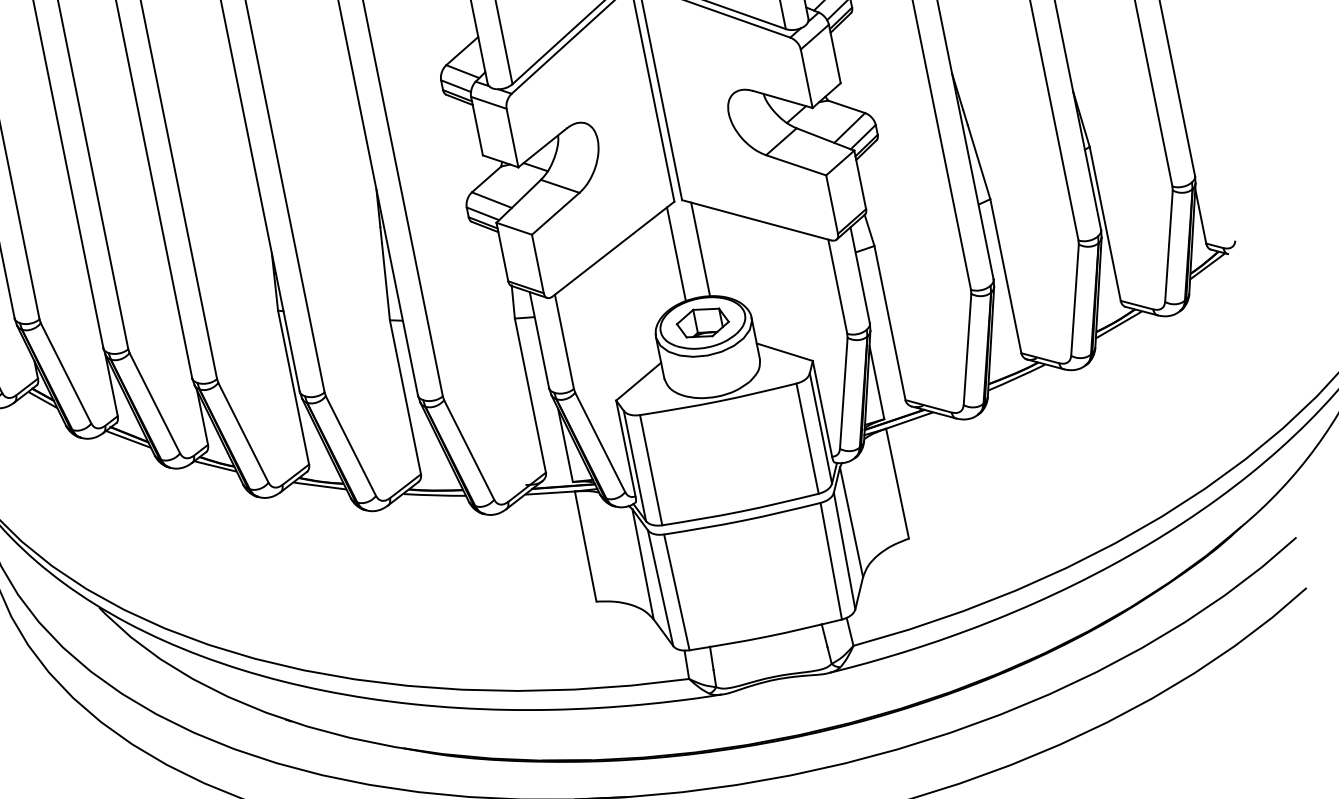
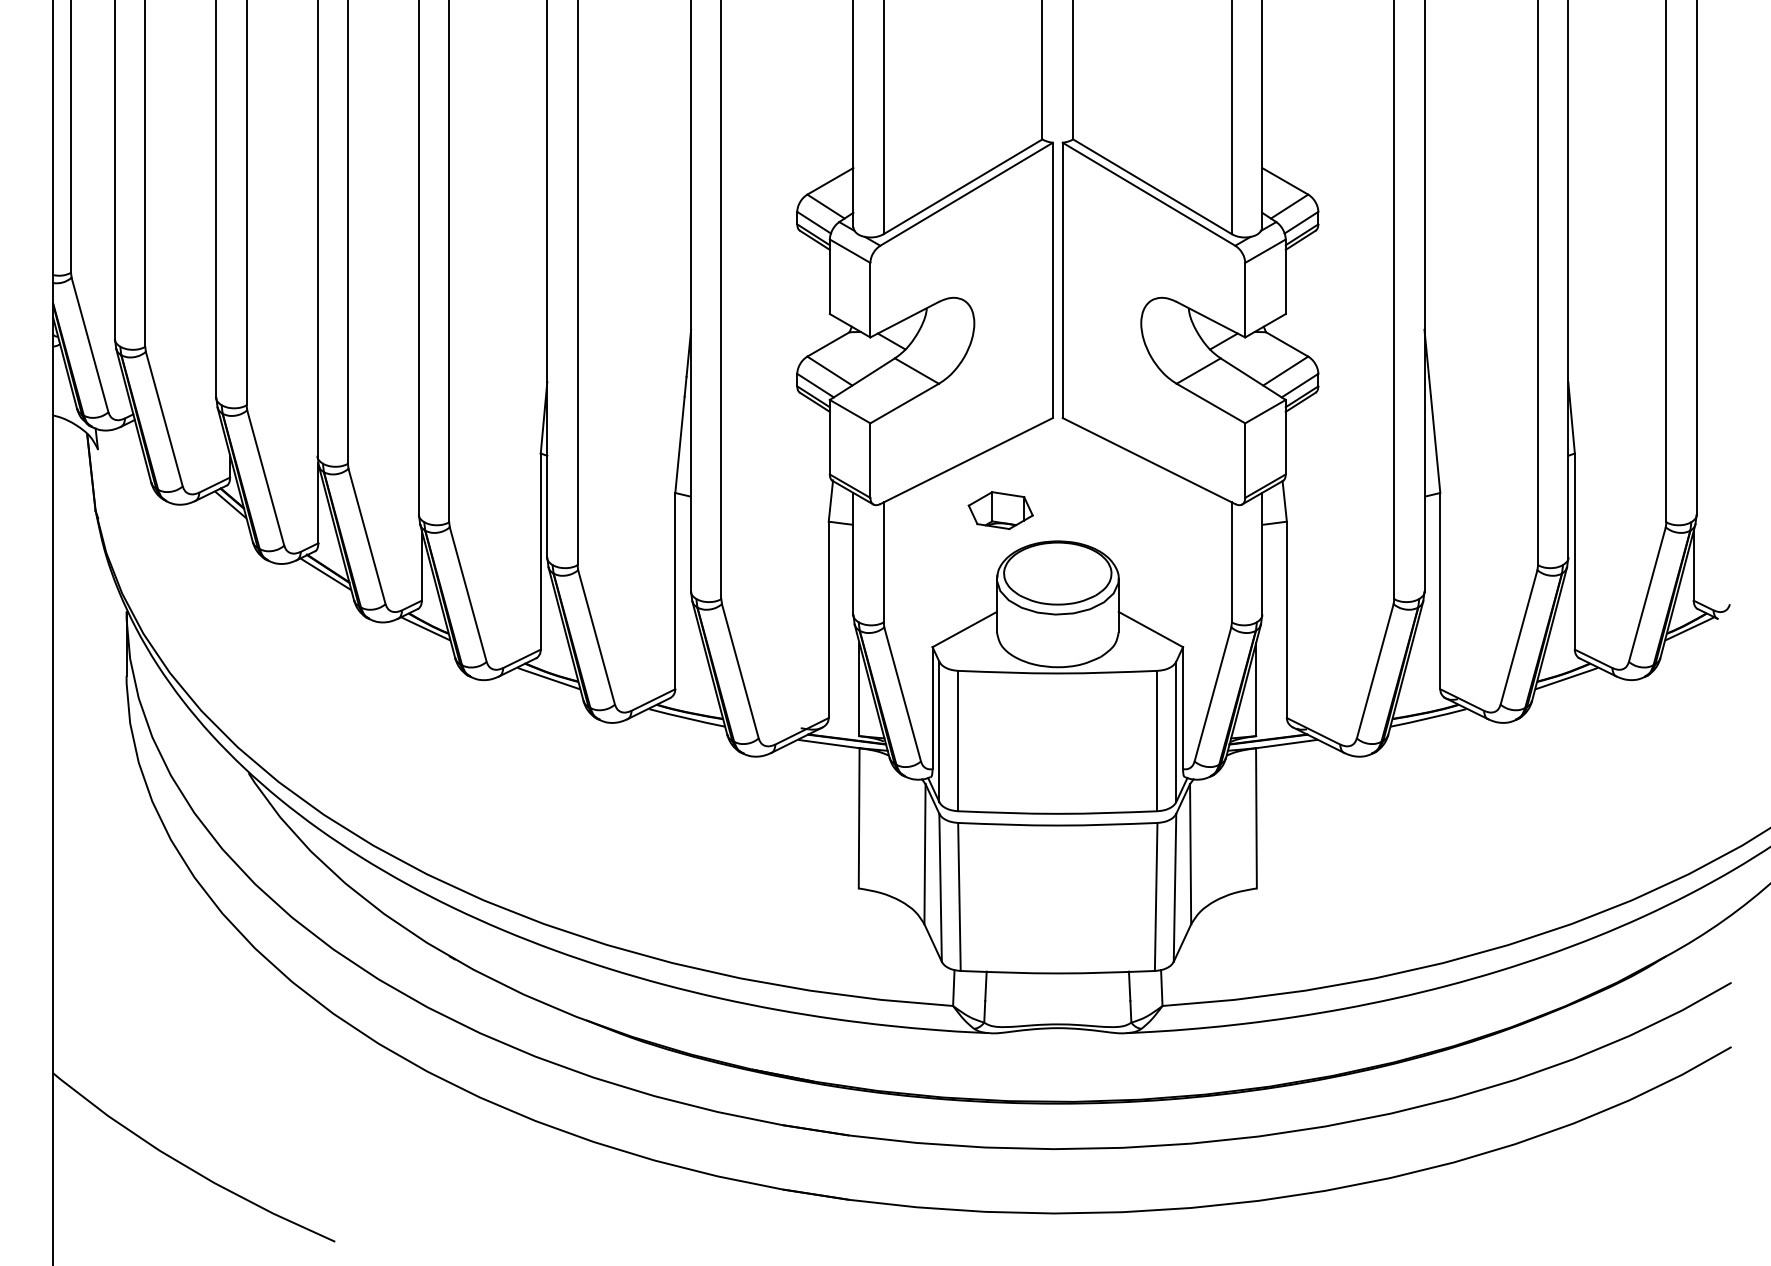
line: (700, 249) -> (1073, 482), removed
line: (676, 253) -> (1042, 482), removed
part: (702, 322) -> (1000, 510), moved

